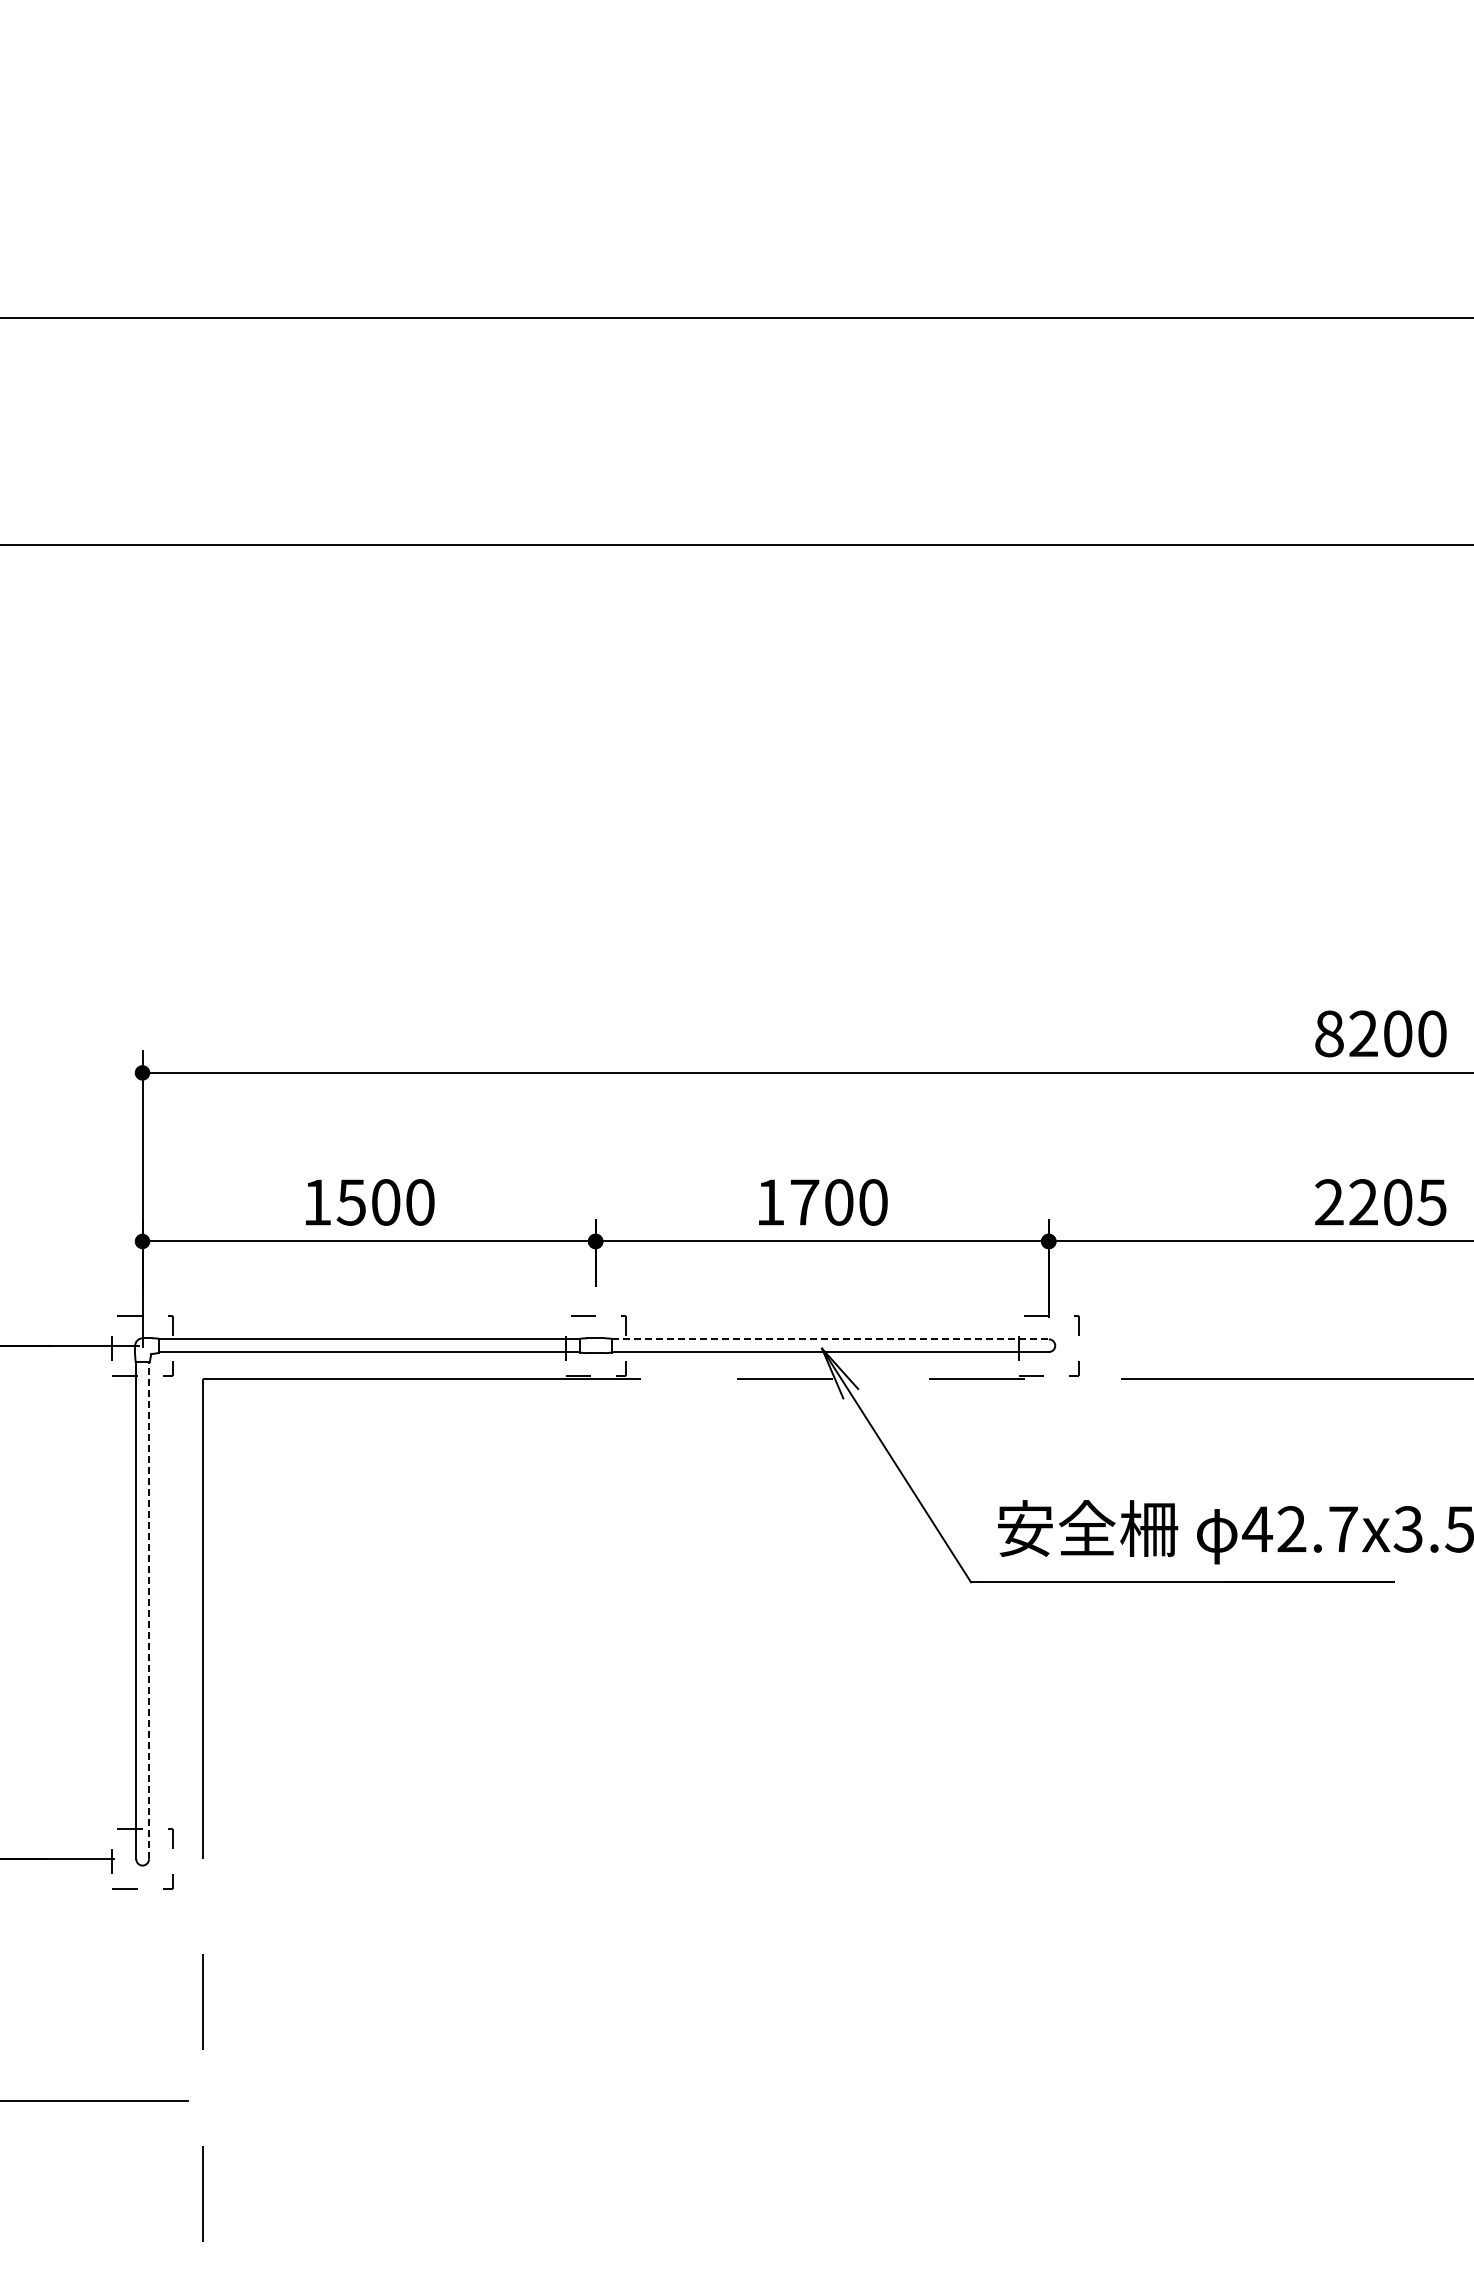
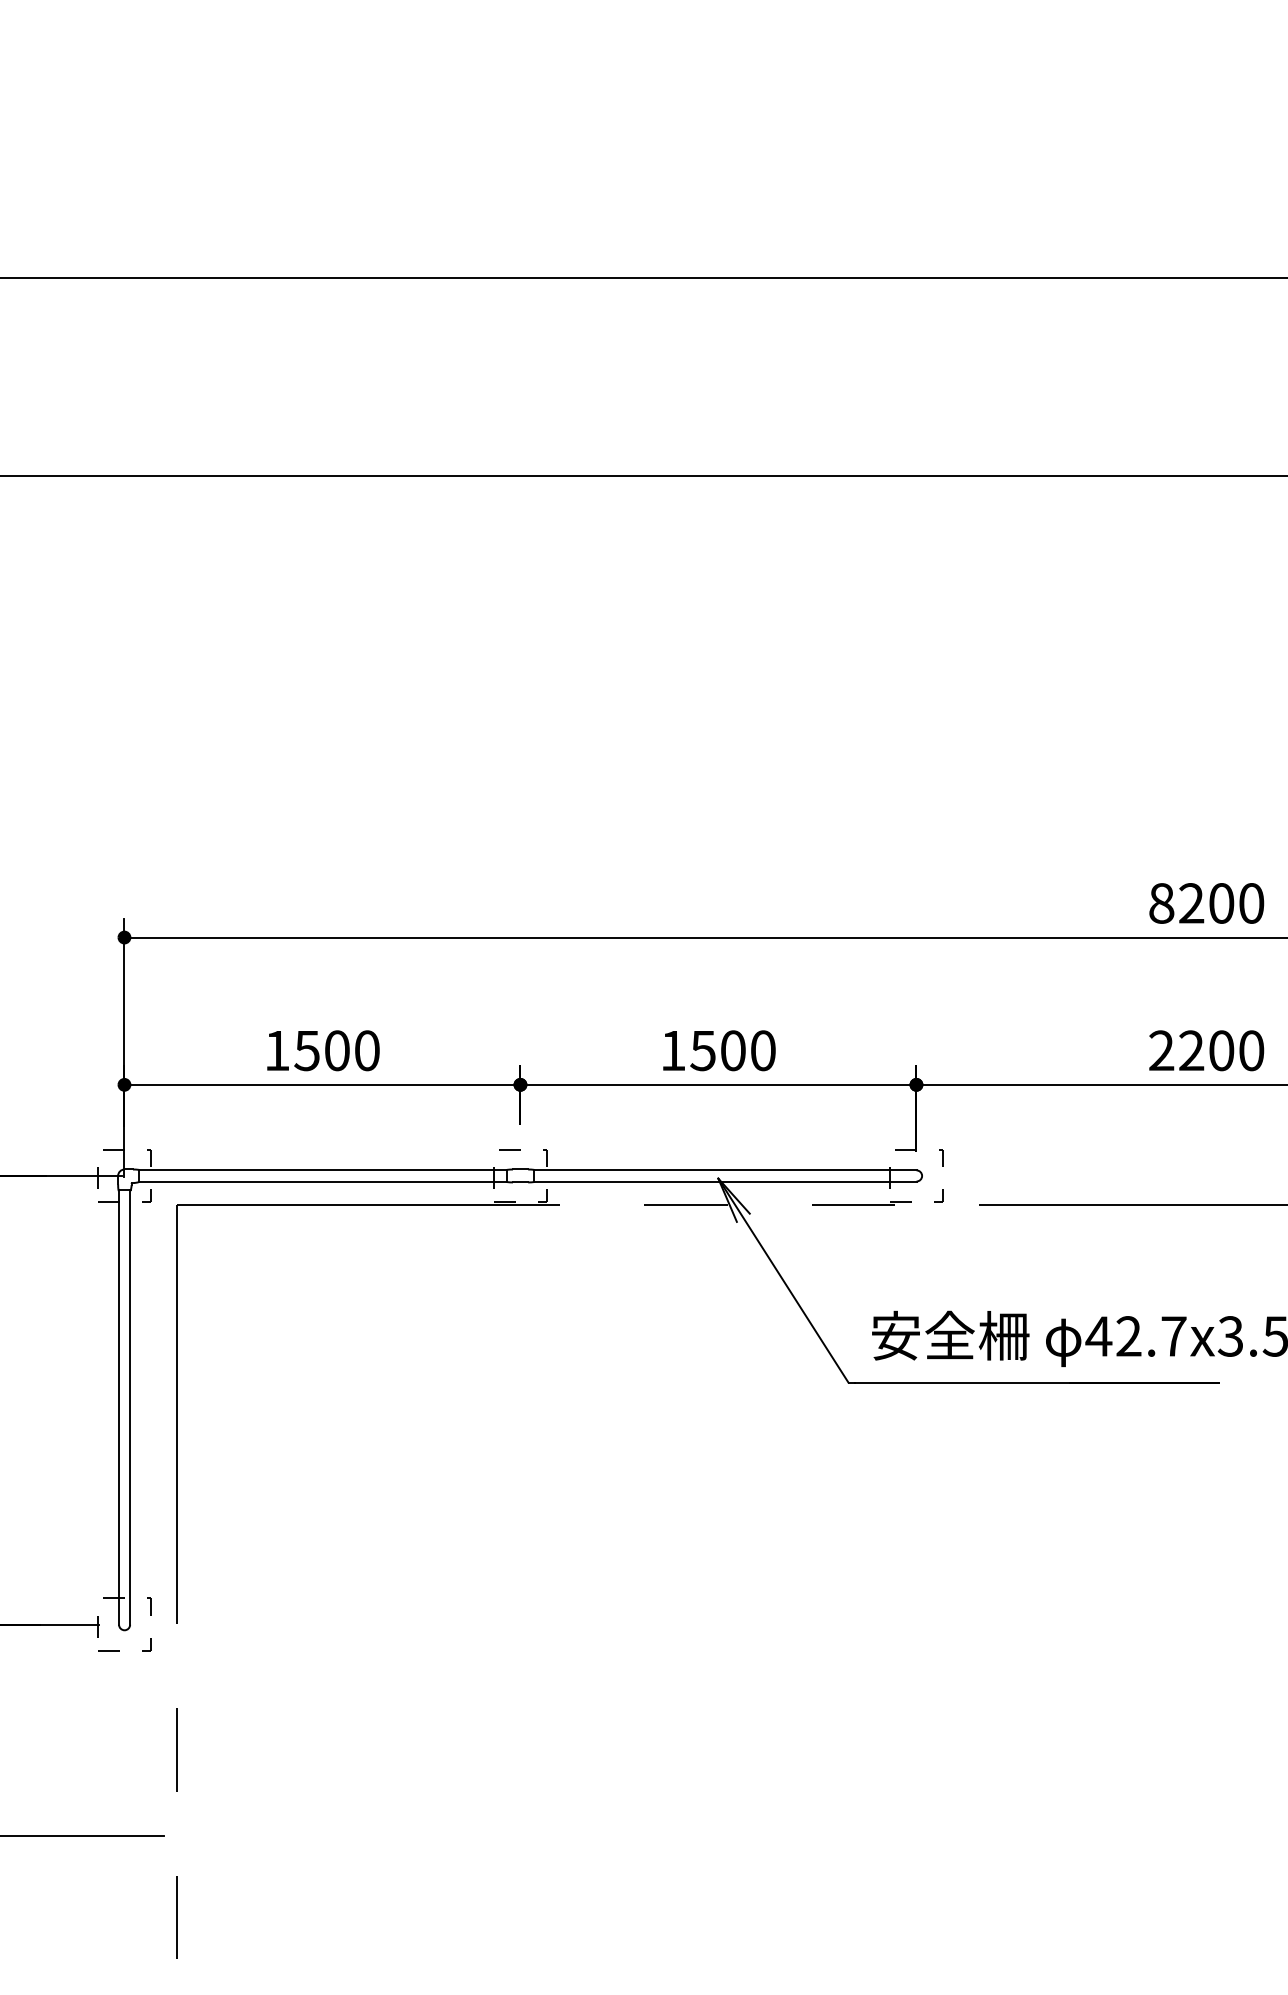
text: (804, 1202) -> (702, 1050), 1700 -> 1500
text: (1431, 1202) -> (1250, 1050), 2205 -> 2200
line: (830, 1339) -> (725, 1170), dashed -> solid
line: (149, 1610) -> (130, 1407), dashed -> solid

